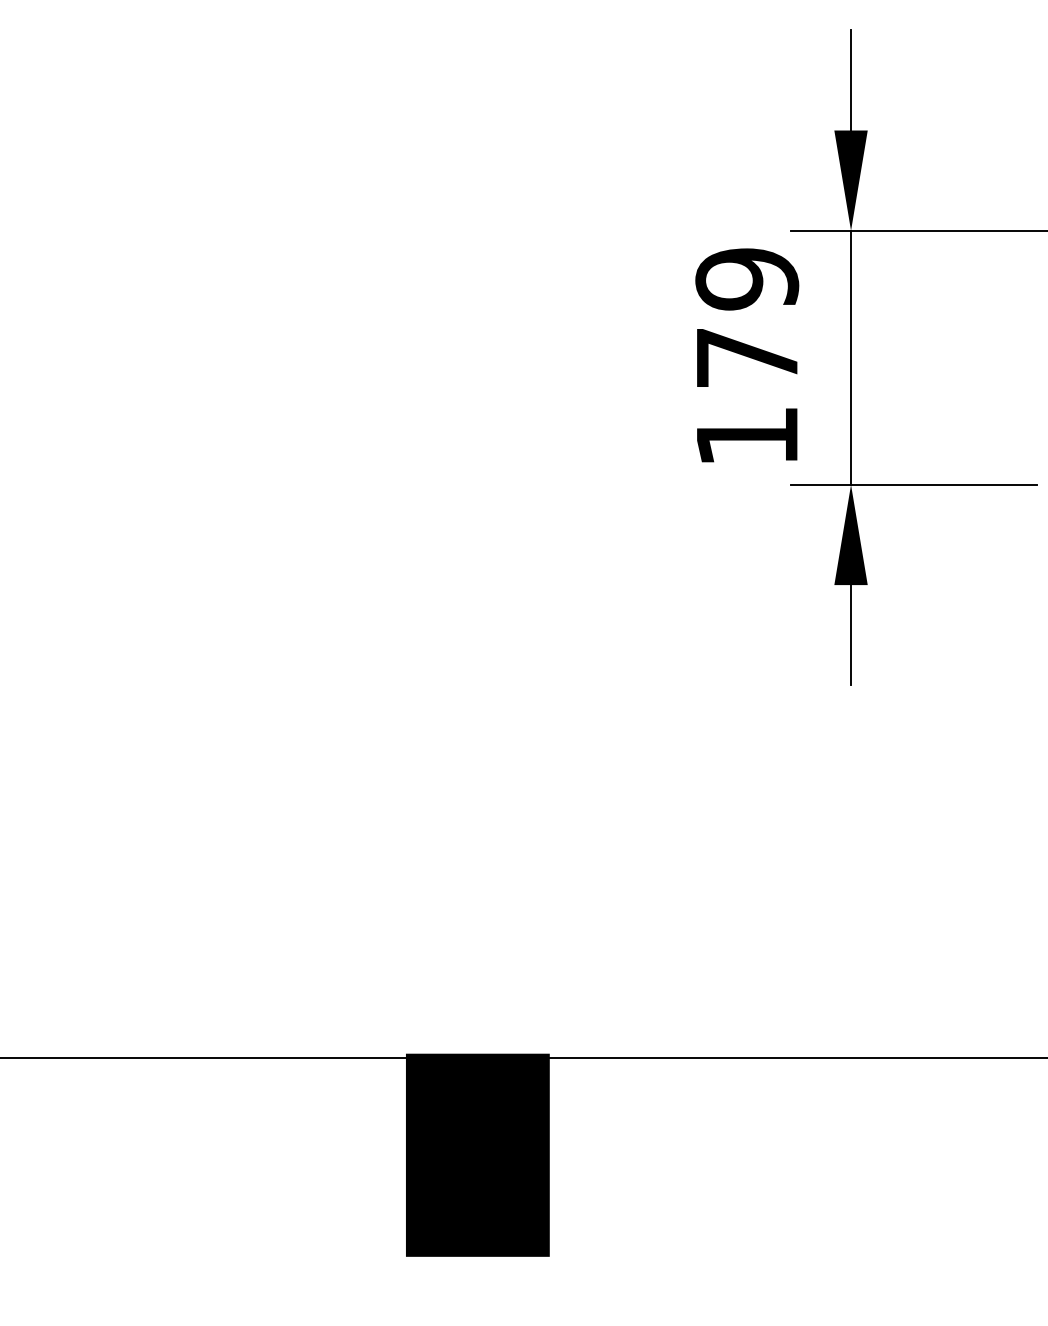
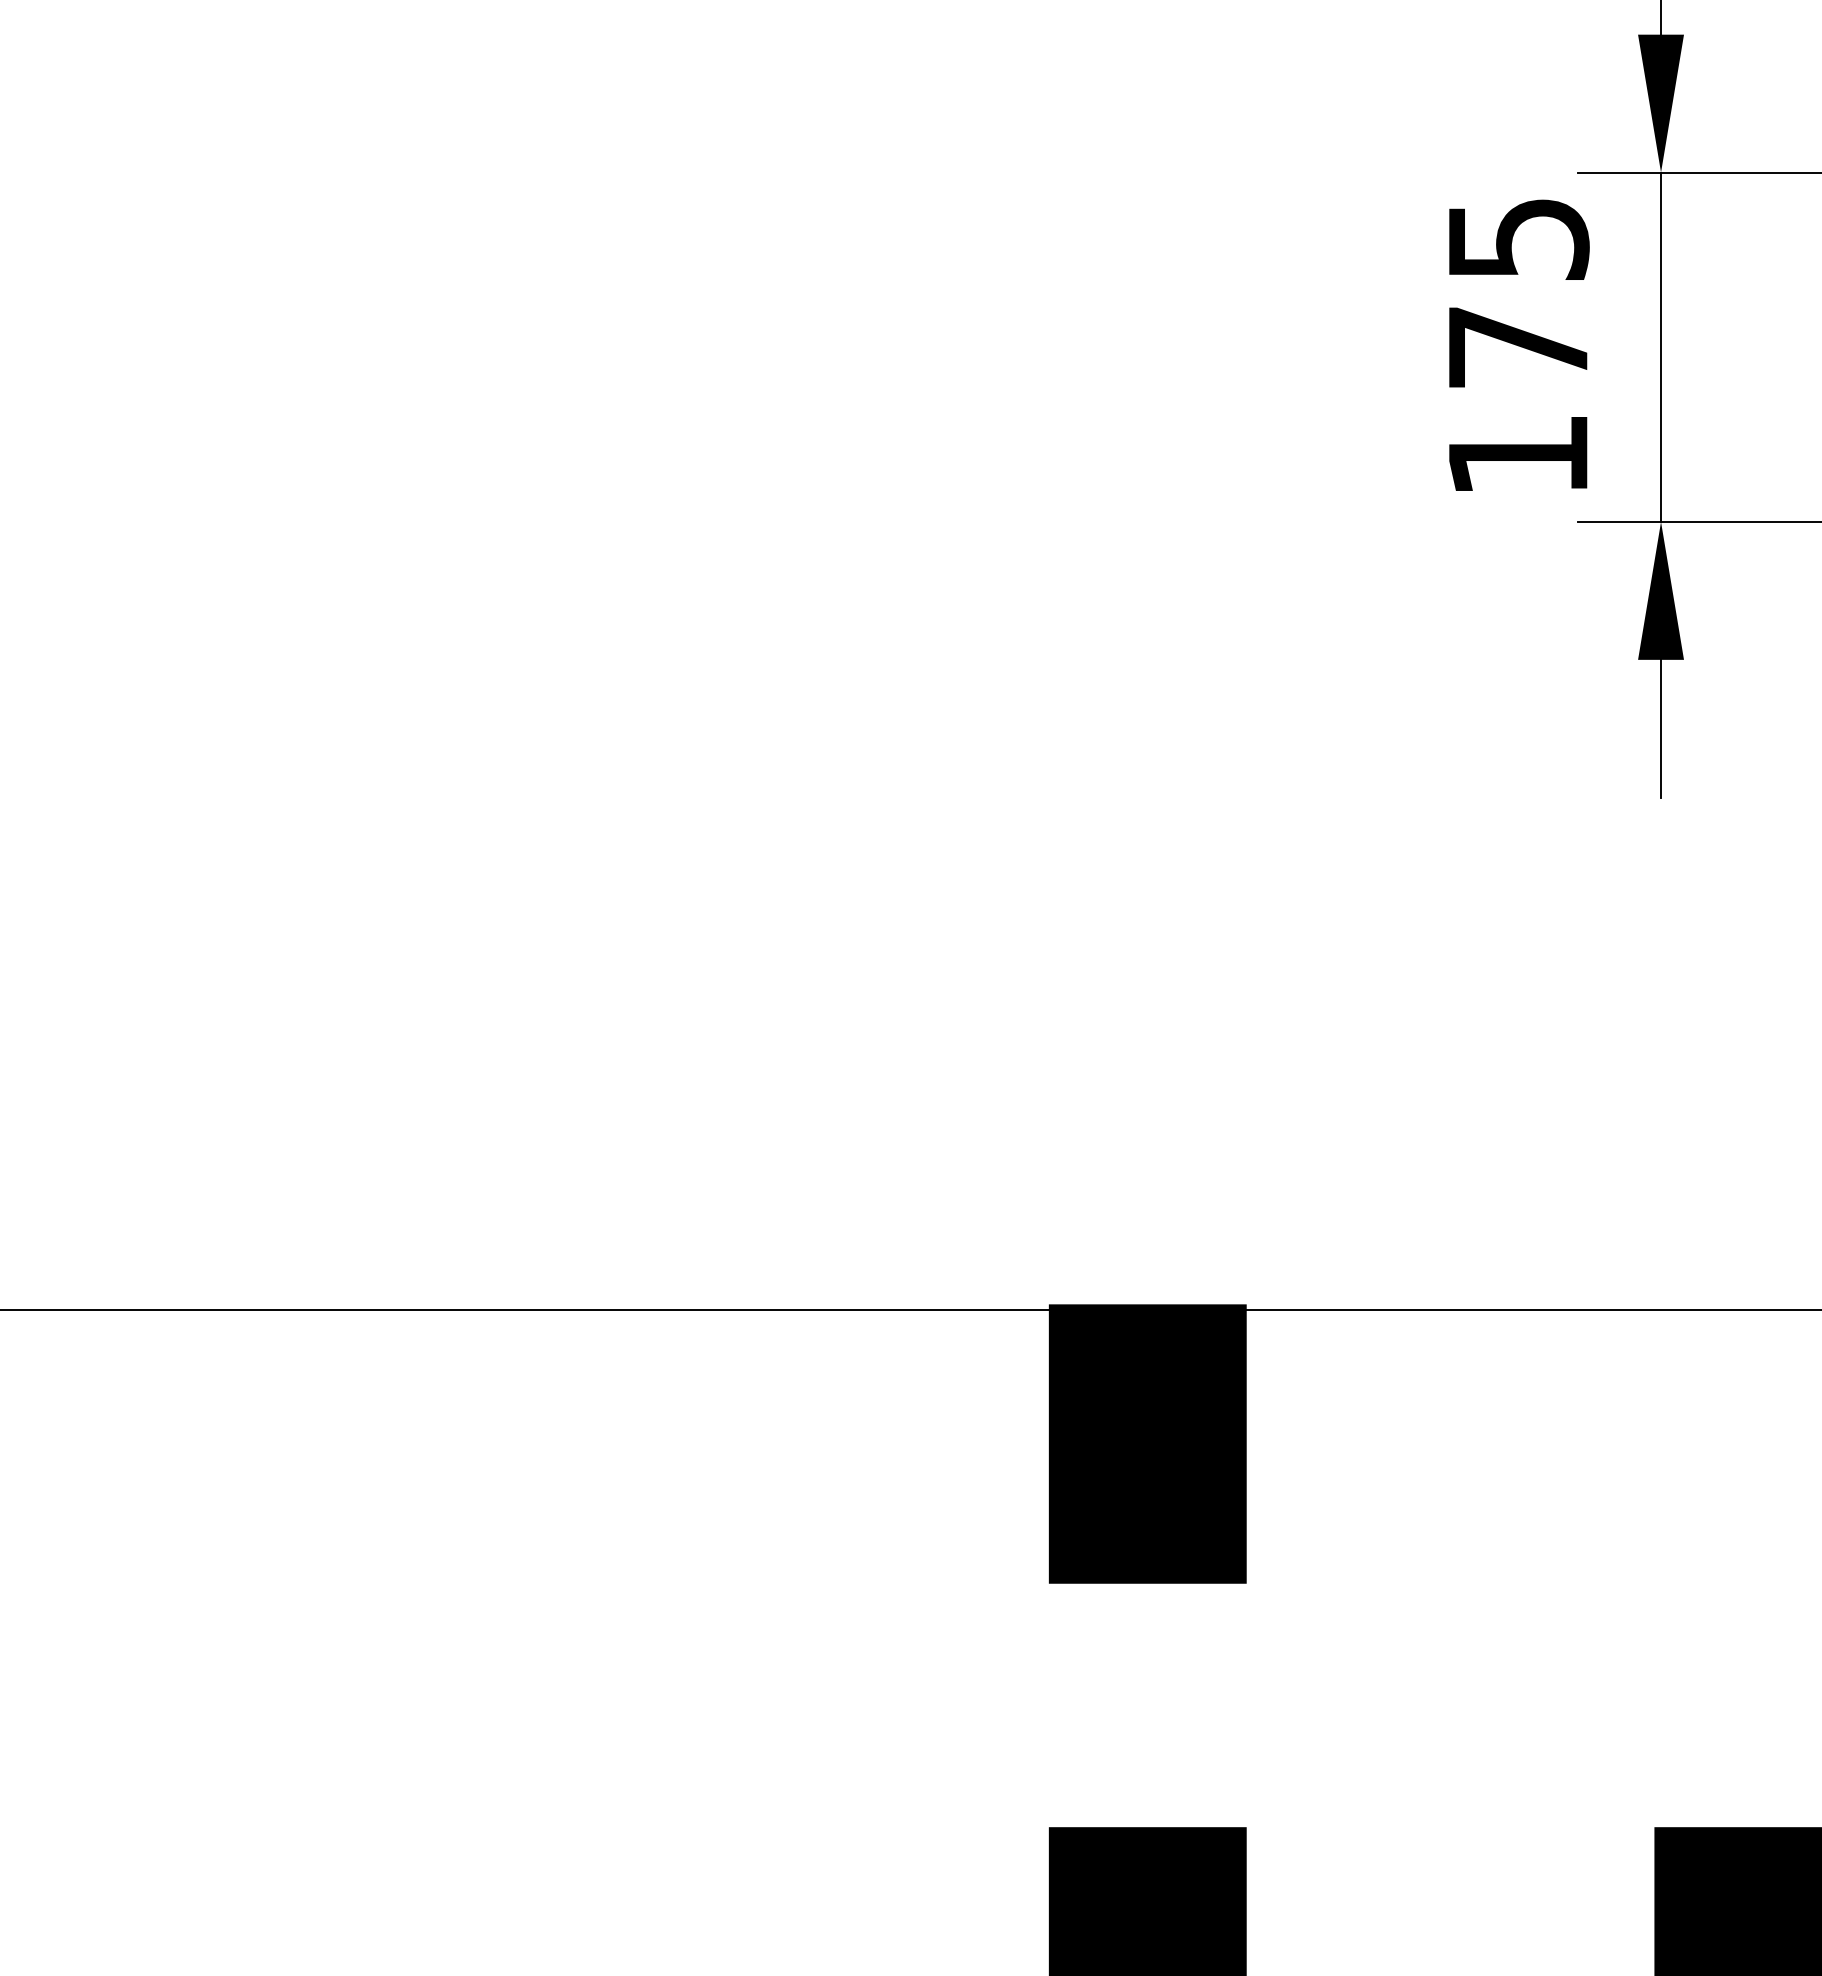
text: (746, 279) -> (1517, 239), 179 -> 175

